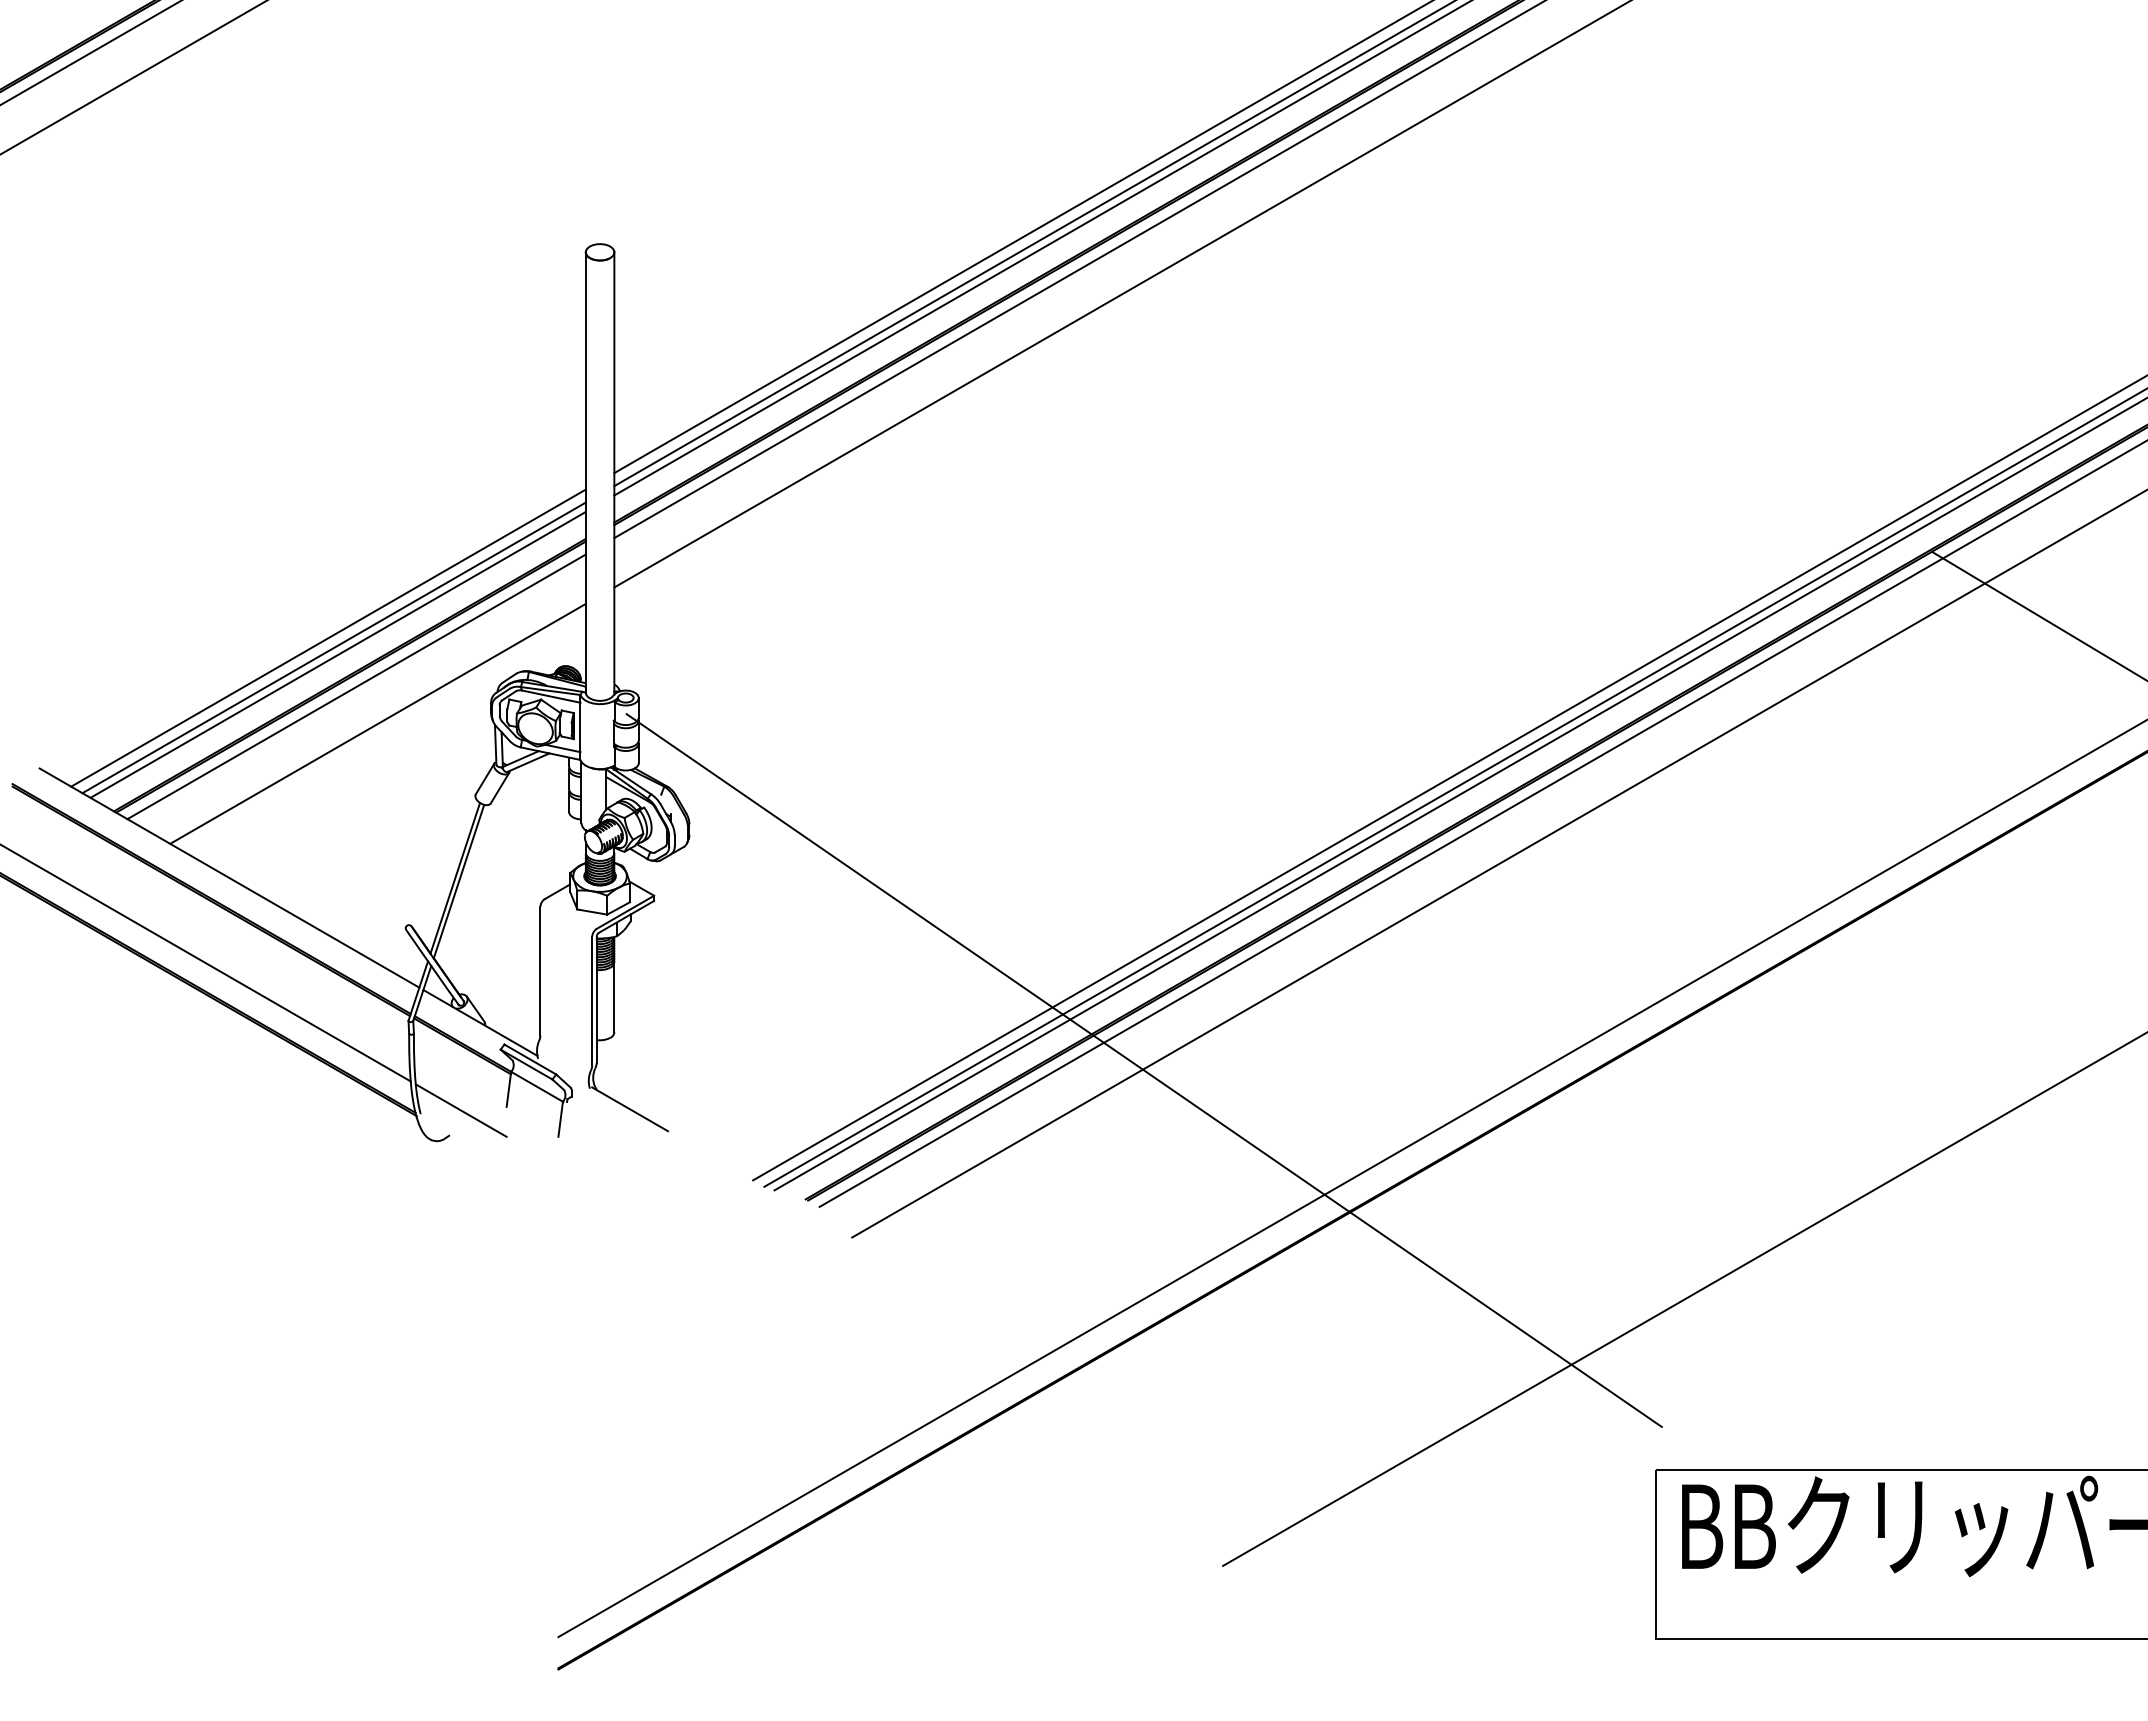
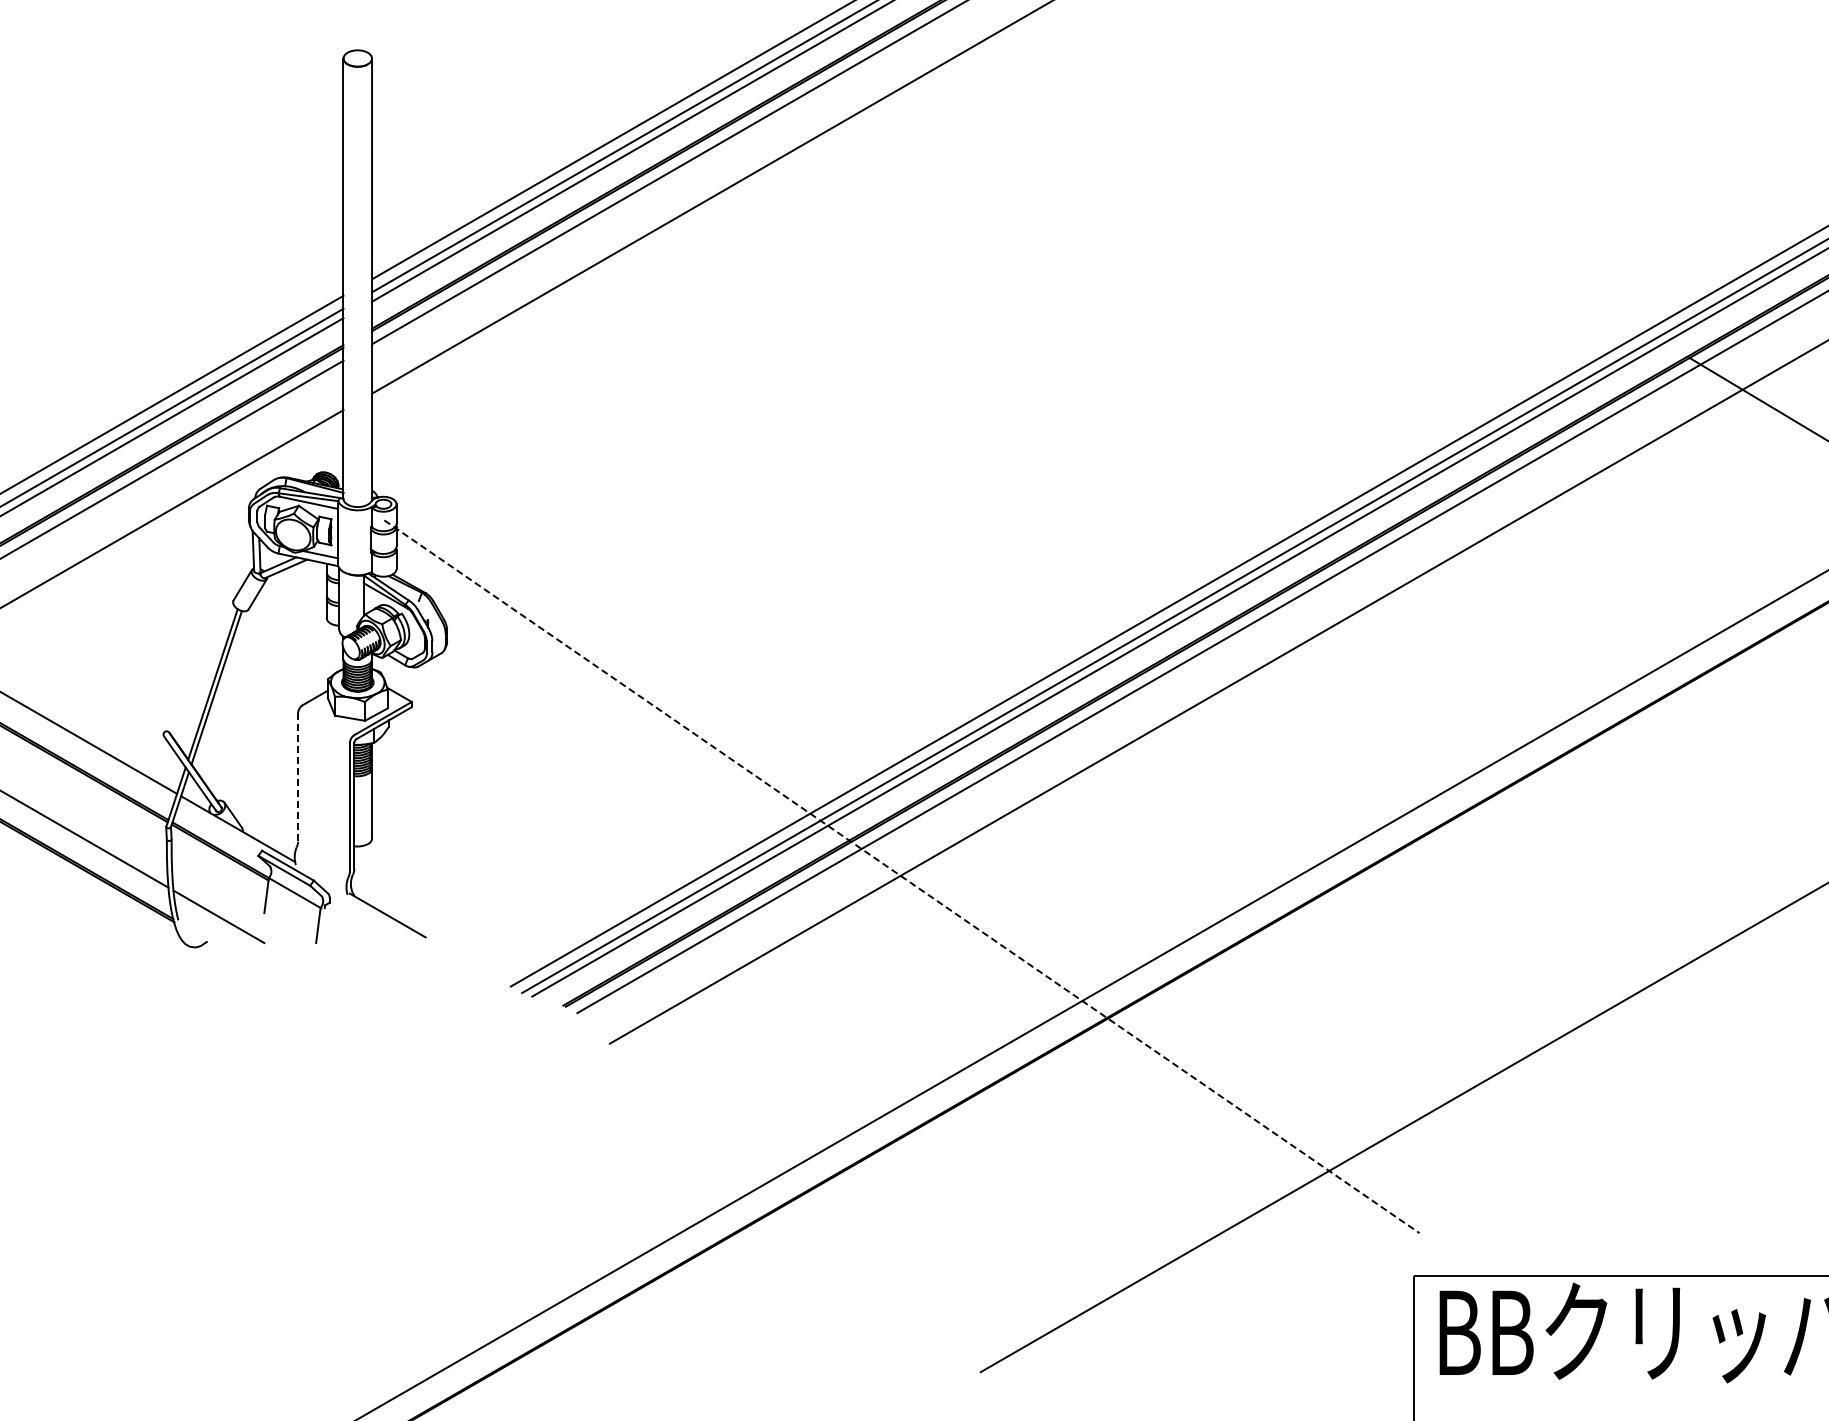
line: (540, 971) -> (298, 777), solid -> dashed
line: (1144, 1070) -> (902, 876), solid -> dashed

